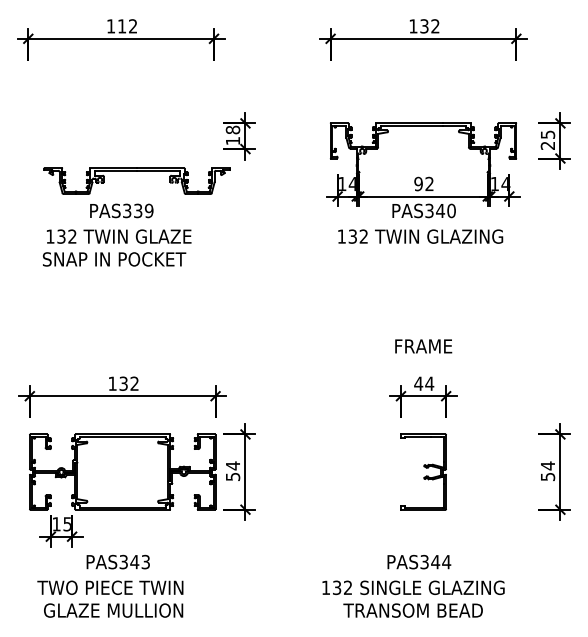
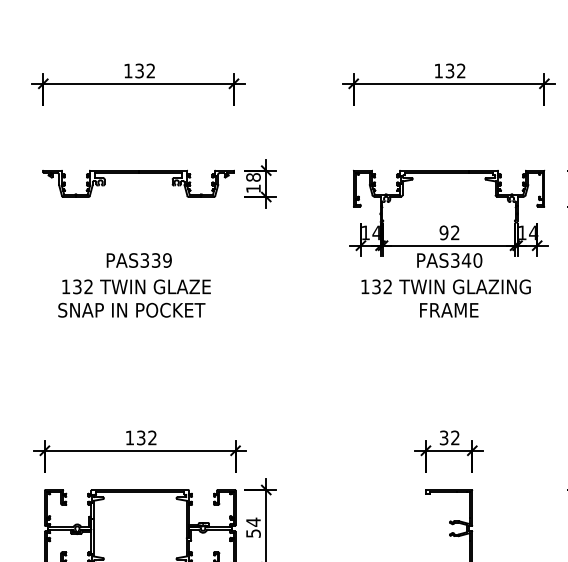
text: (122, 26) -> (140, 71), 112 -> 132
part: (136, 171) -> (137, 173), moved
text: (423, 346) -> (449, 310), moved
text: (424, 383) -> (450, 437), 44 -> 32

